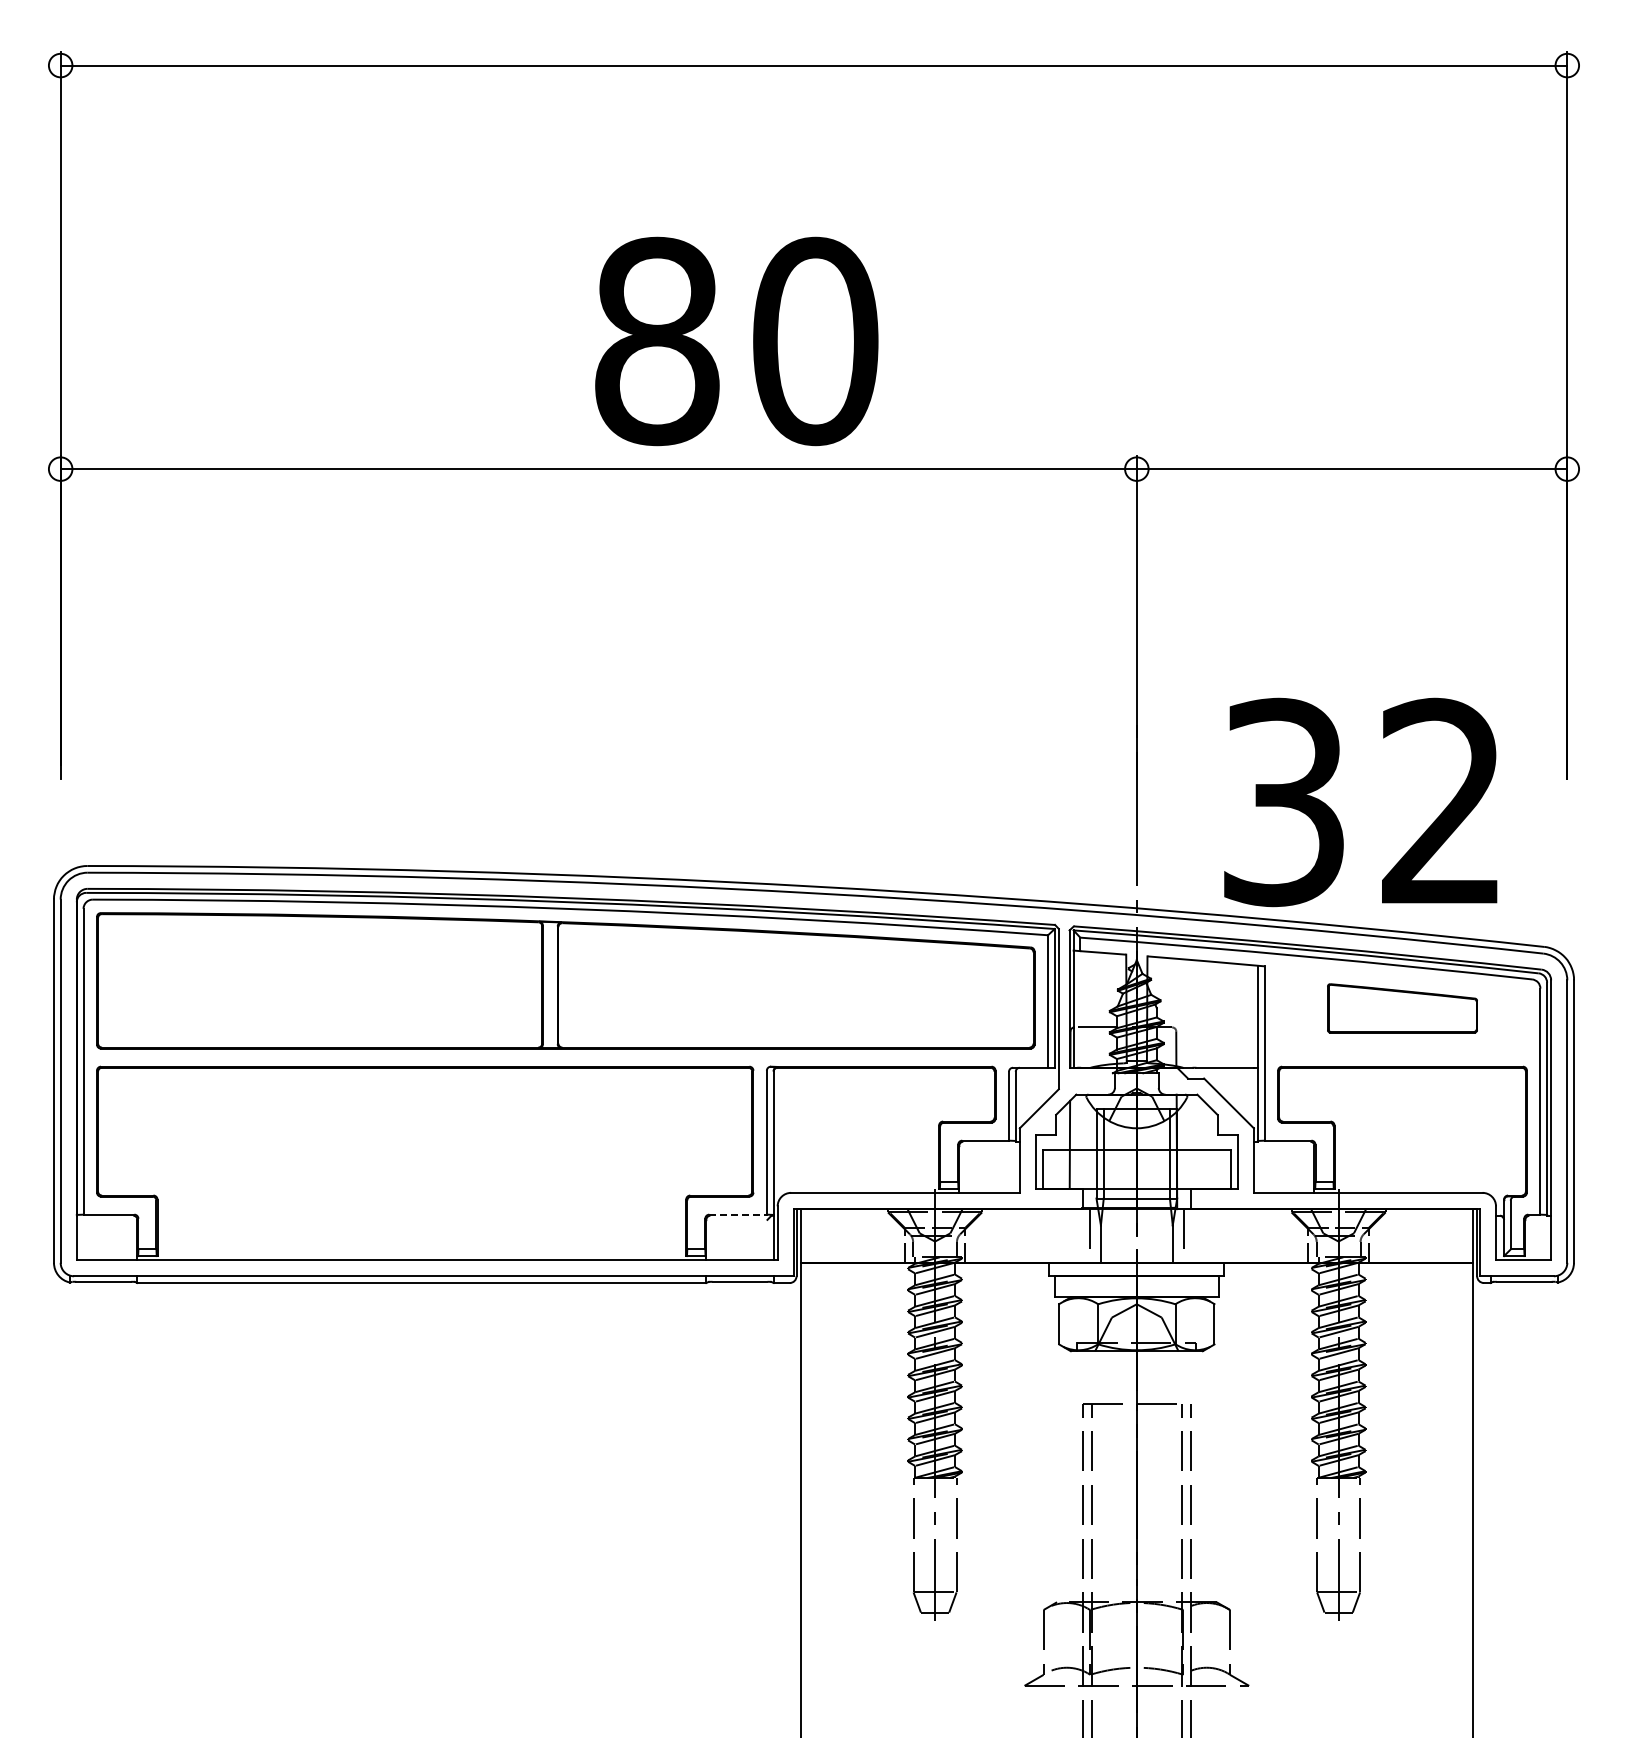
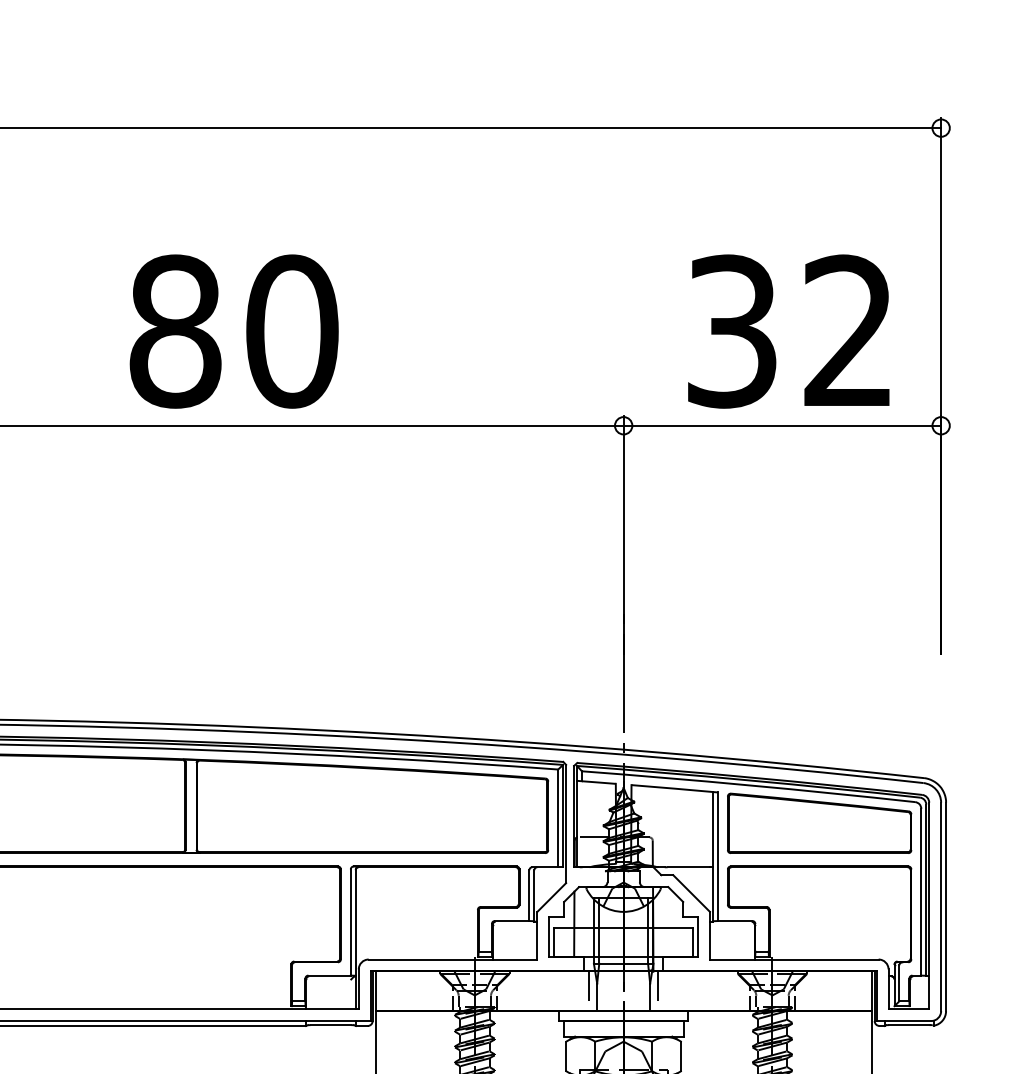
text: (736, 341) -> (234, 331), moved
text: (1360, 802) -> (788, 331), moved
part: (1402, 1008) -> (819, 823), size x1.67
line: (738, 1214) -> (329, 975), dashed -> solid

